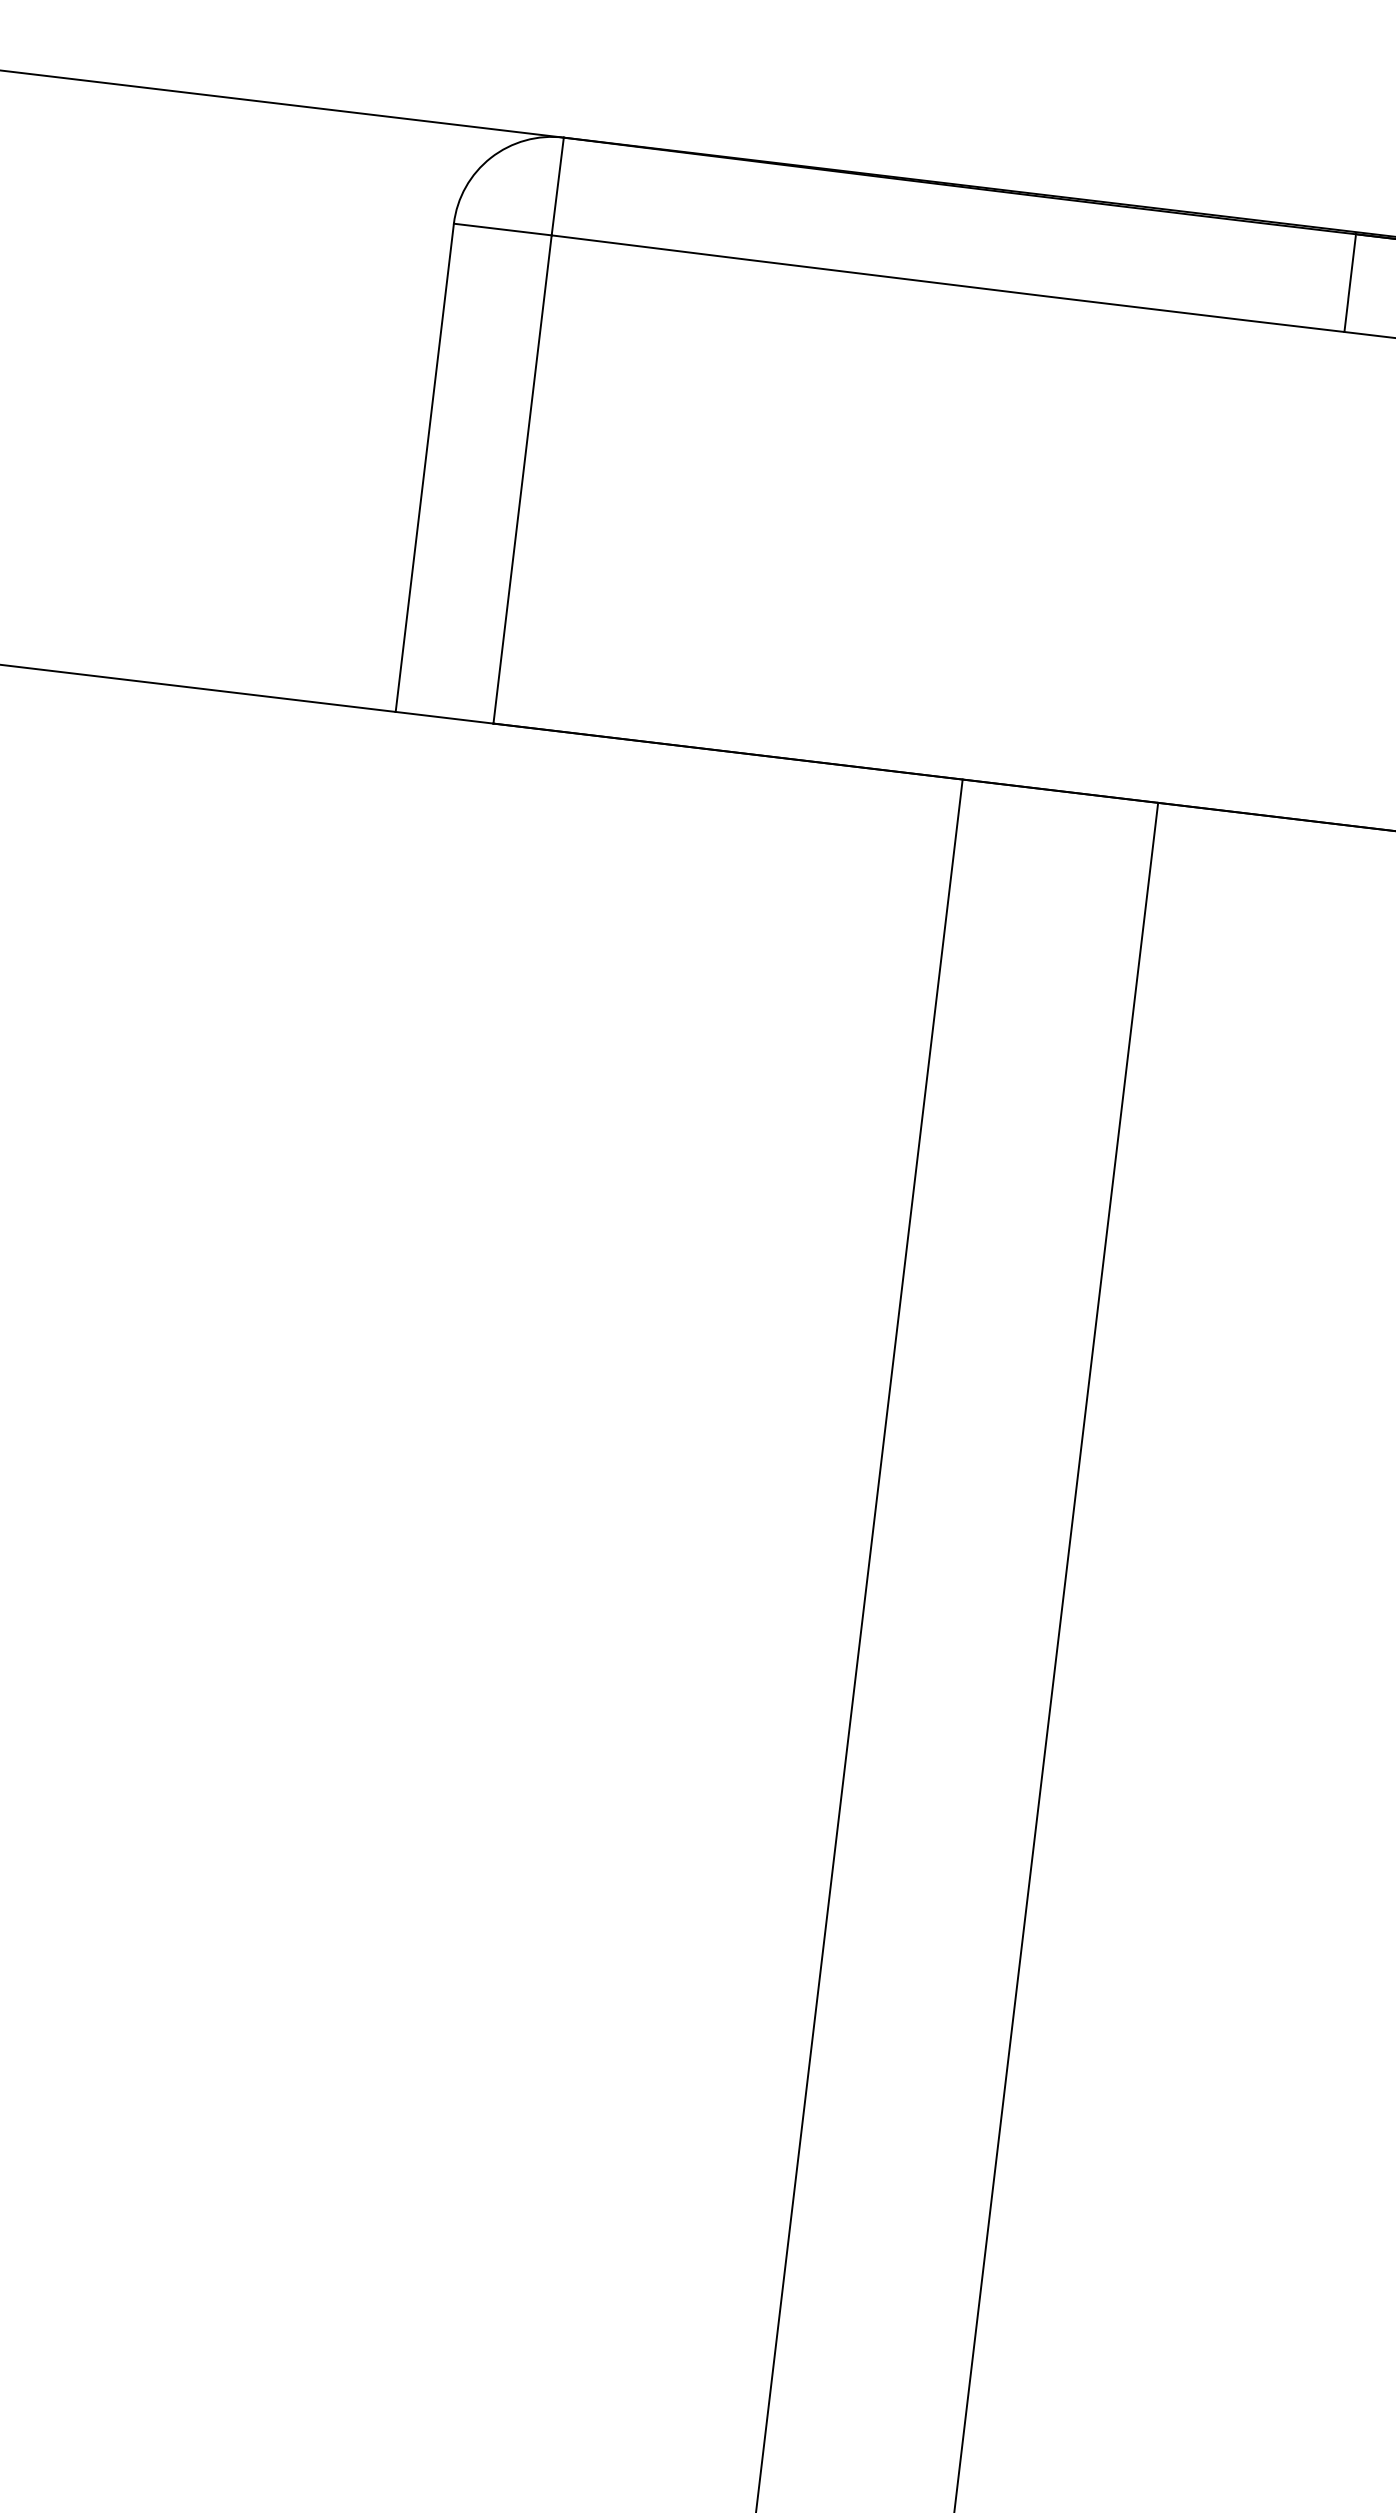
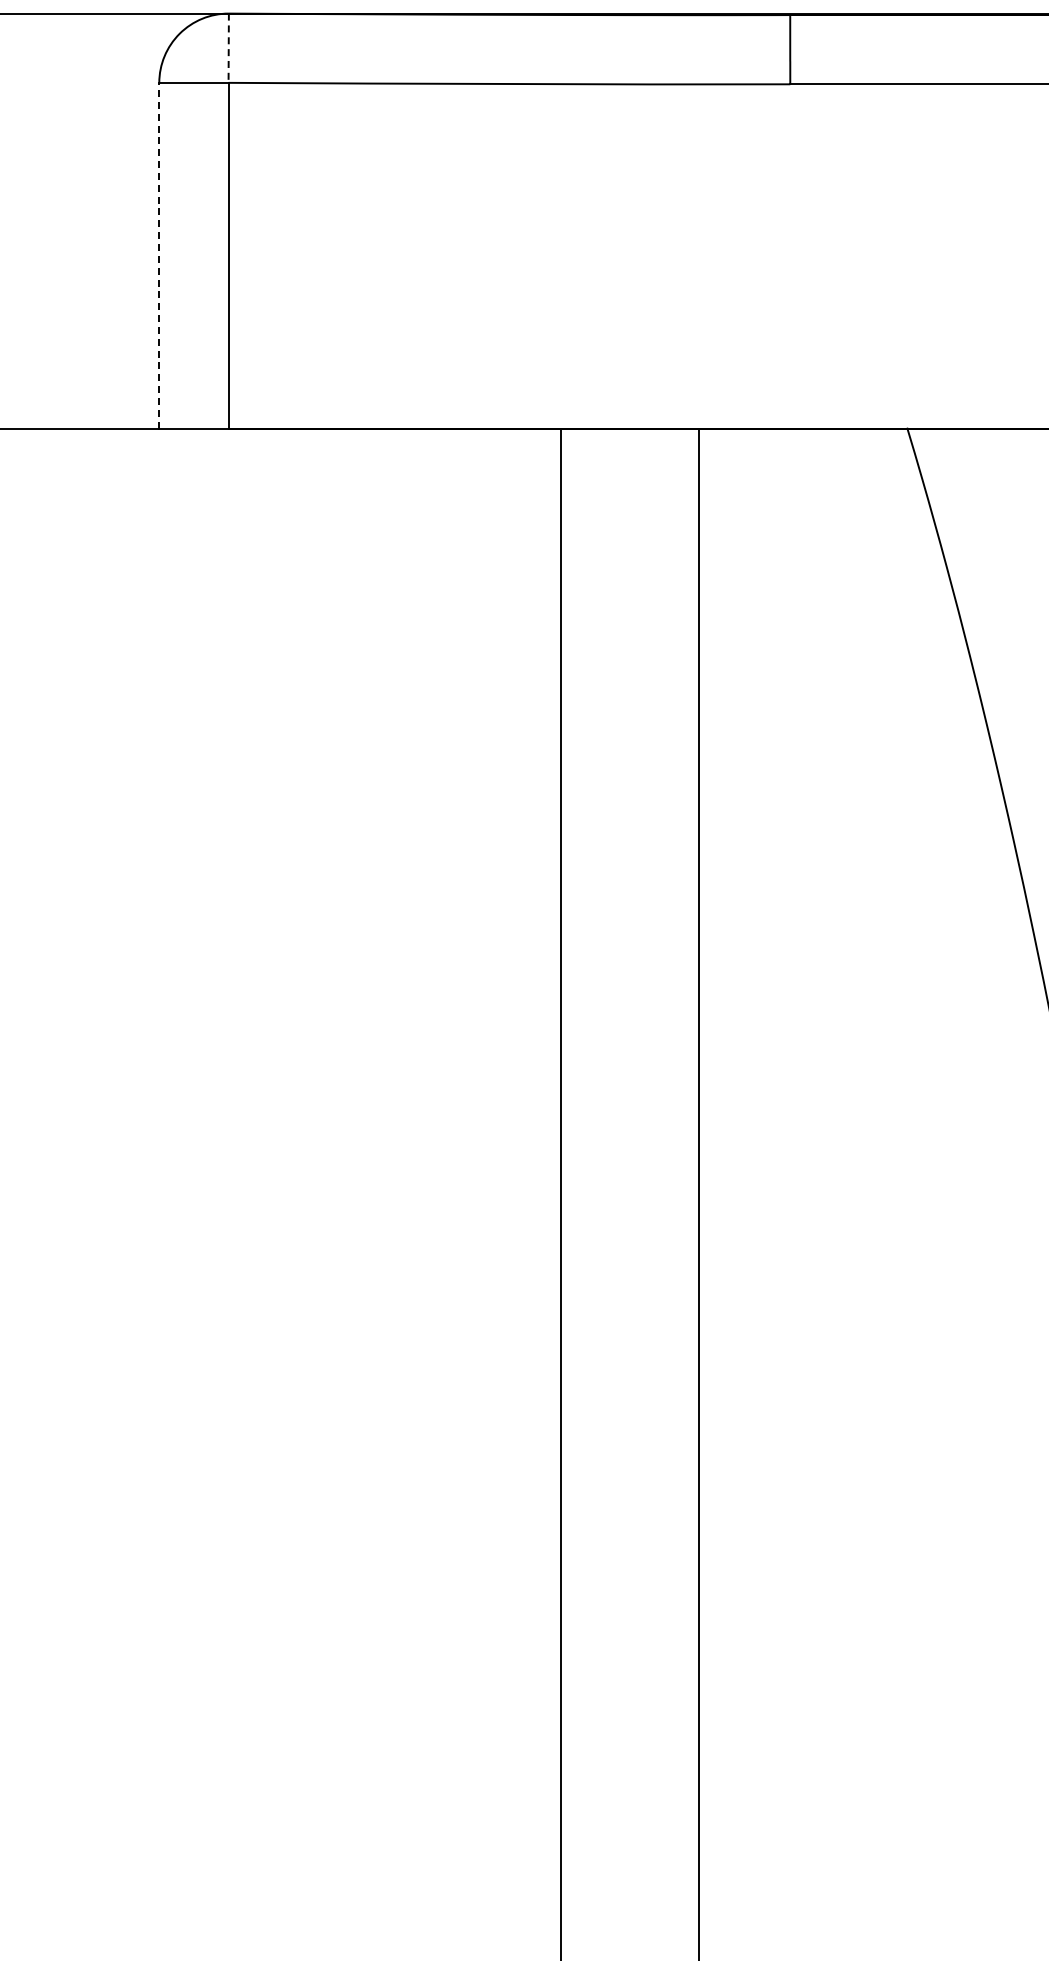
line: (557, 186) -> (228, 48), solid -> dashed
line: (425, 467) -> (159, 255), solid -> dashed

